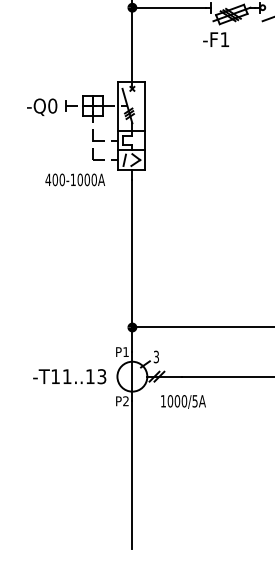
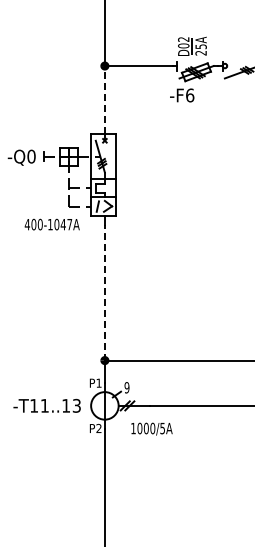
text: (225, 39) -> (190, 95), -F1 -> -F6
line: (131, 45) -> (104, 100), solid -> dashed
text: (90, 179) -> (66, 224), 400-1000A -> 400-1047A
line: (131, 253) -> (104, 292), solid -> dashed
text: (155, 356) -> (126, 387), 3 -> 9

